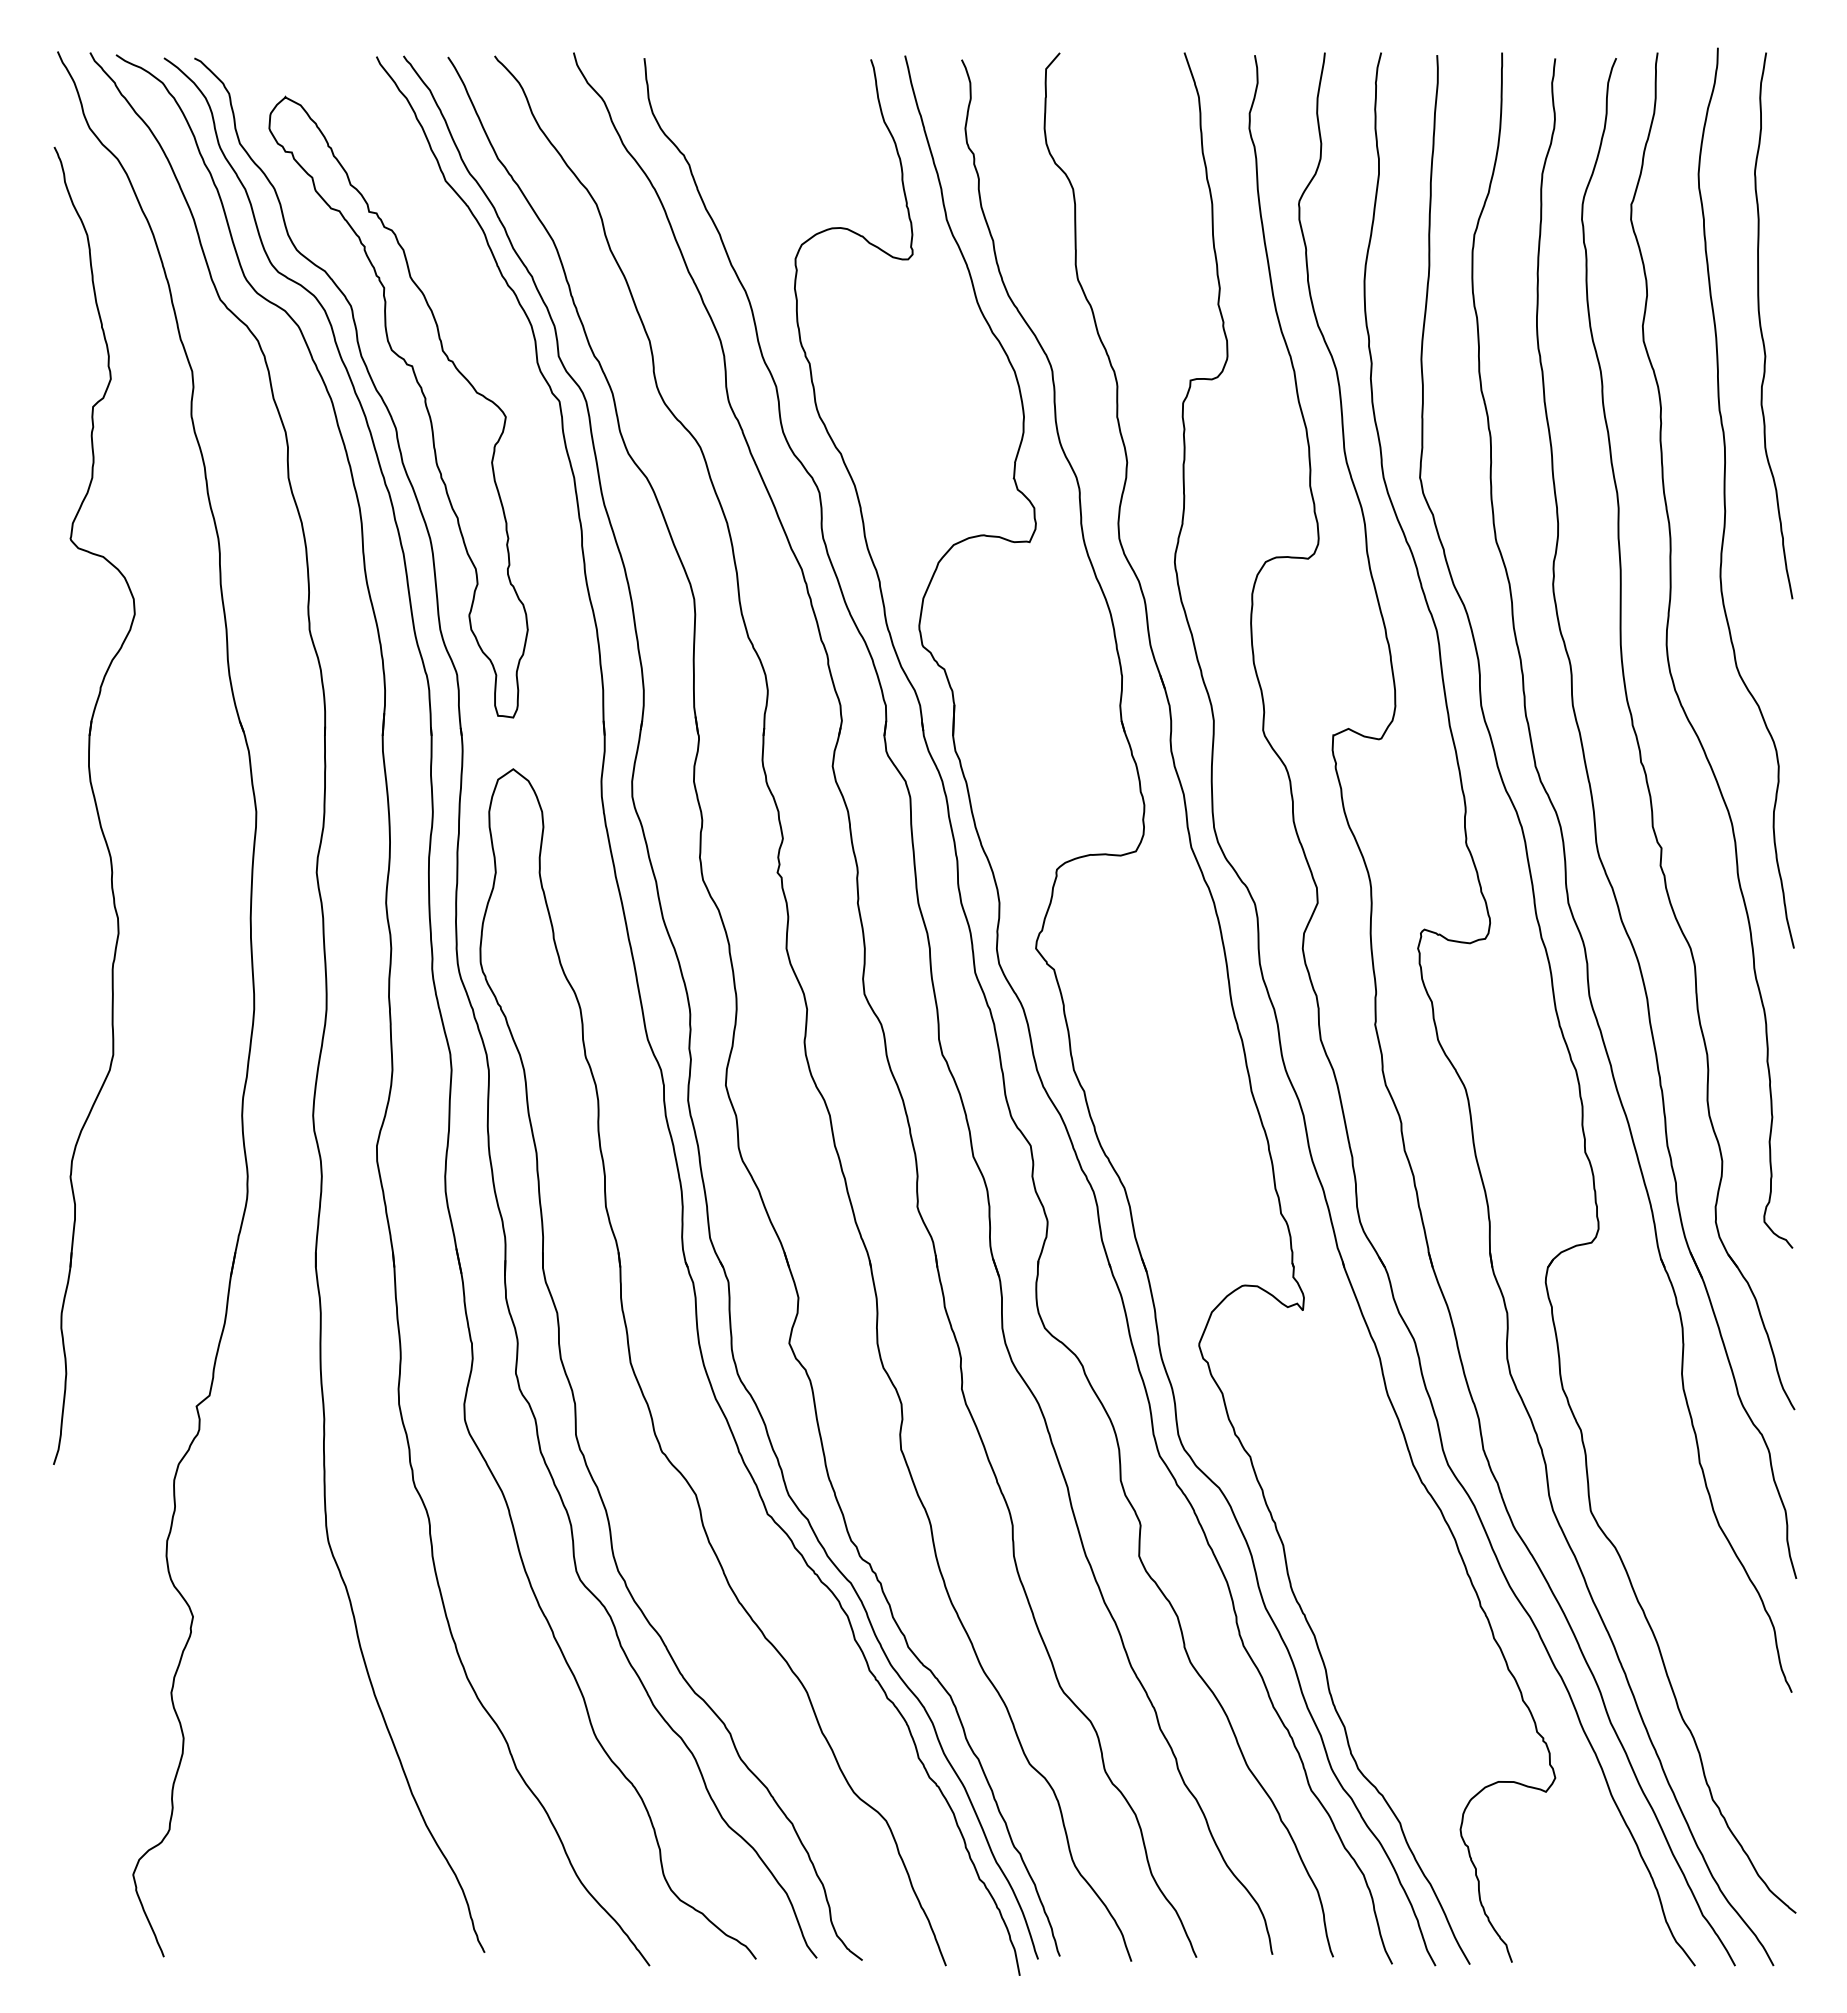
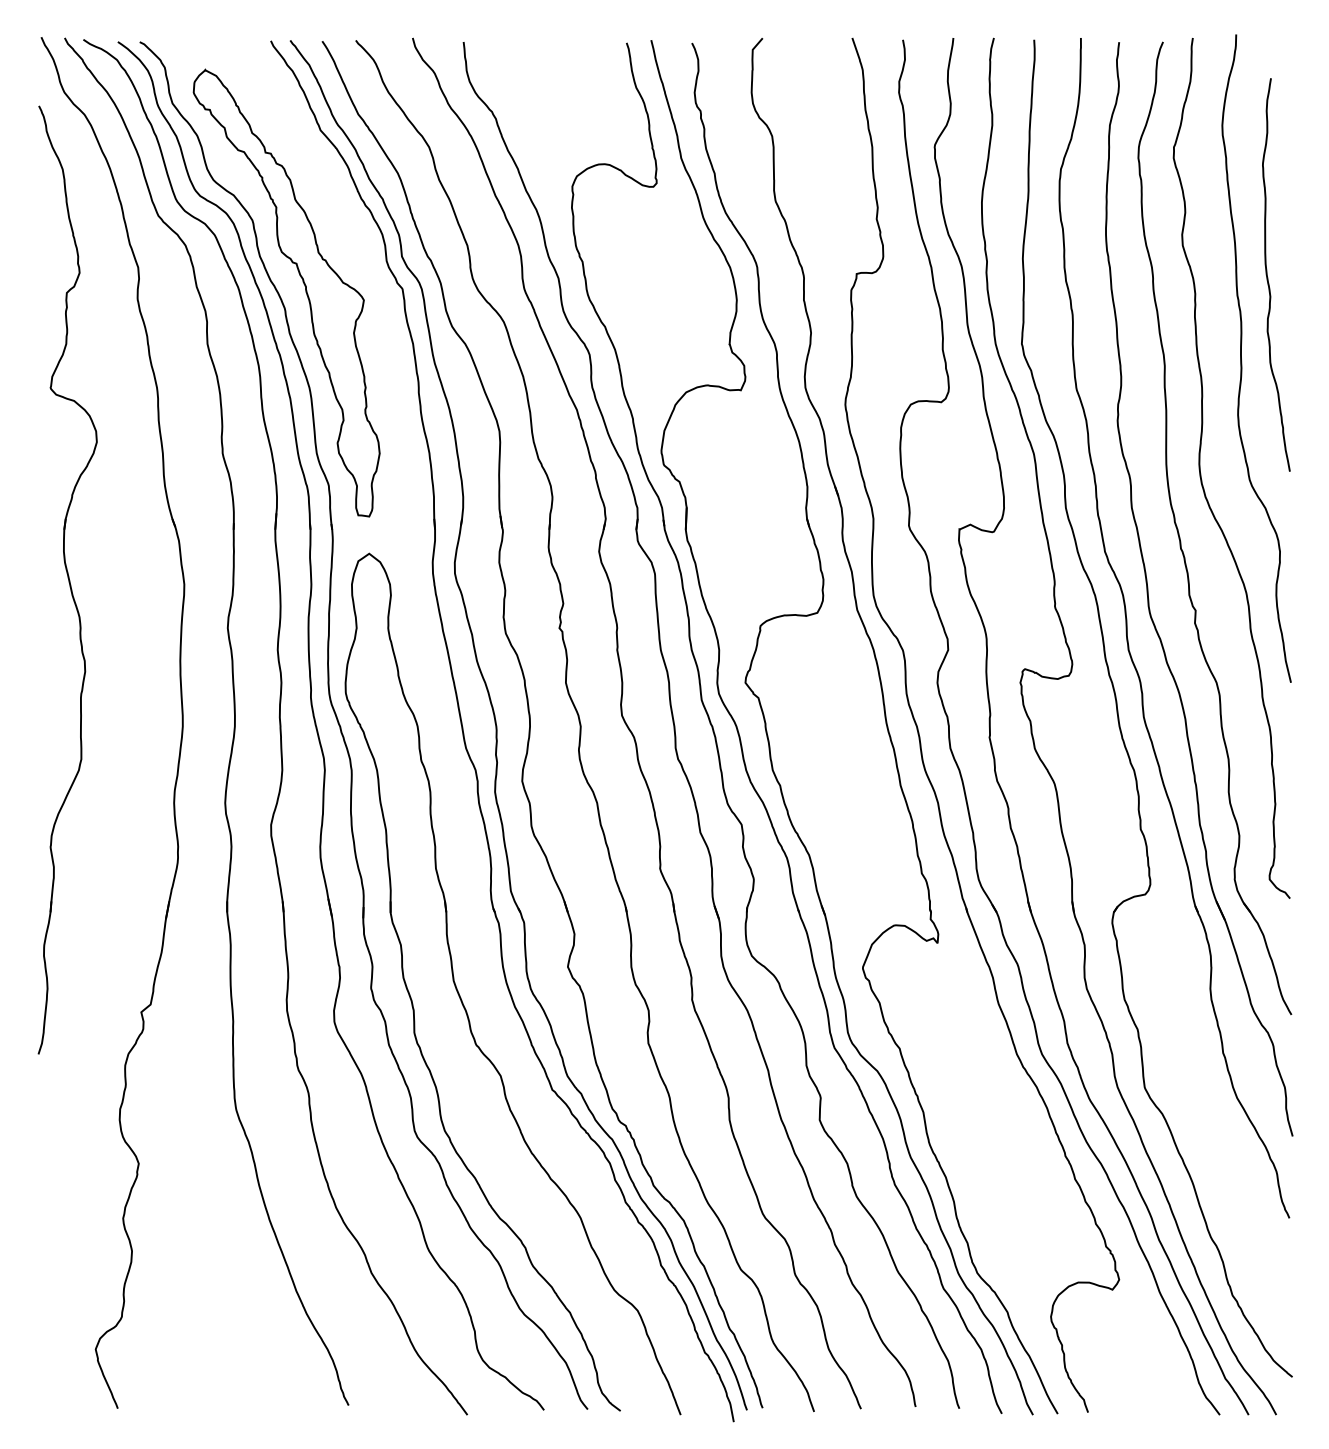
curve: (1761, 325) -> (1267, 274), moved

